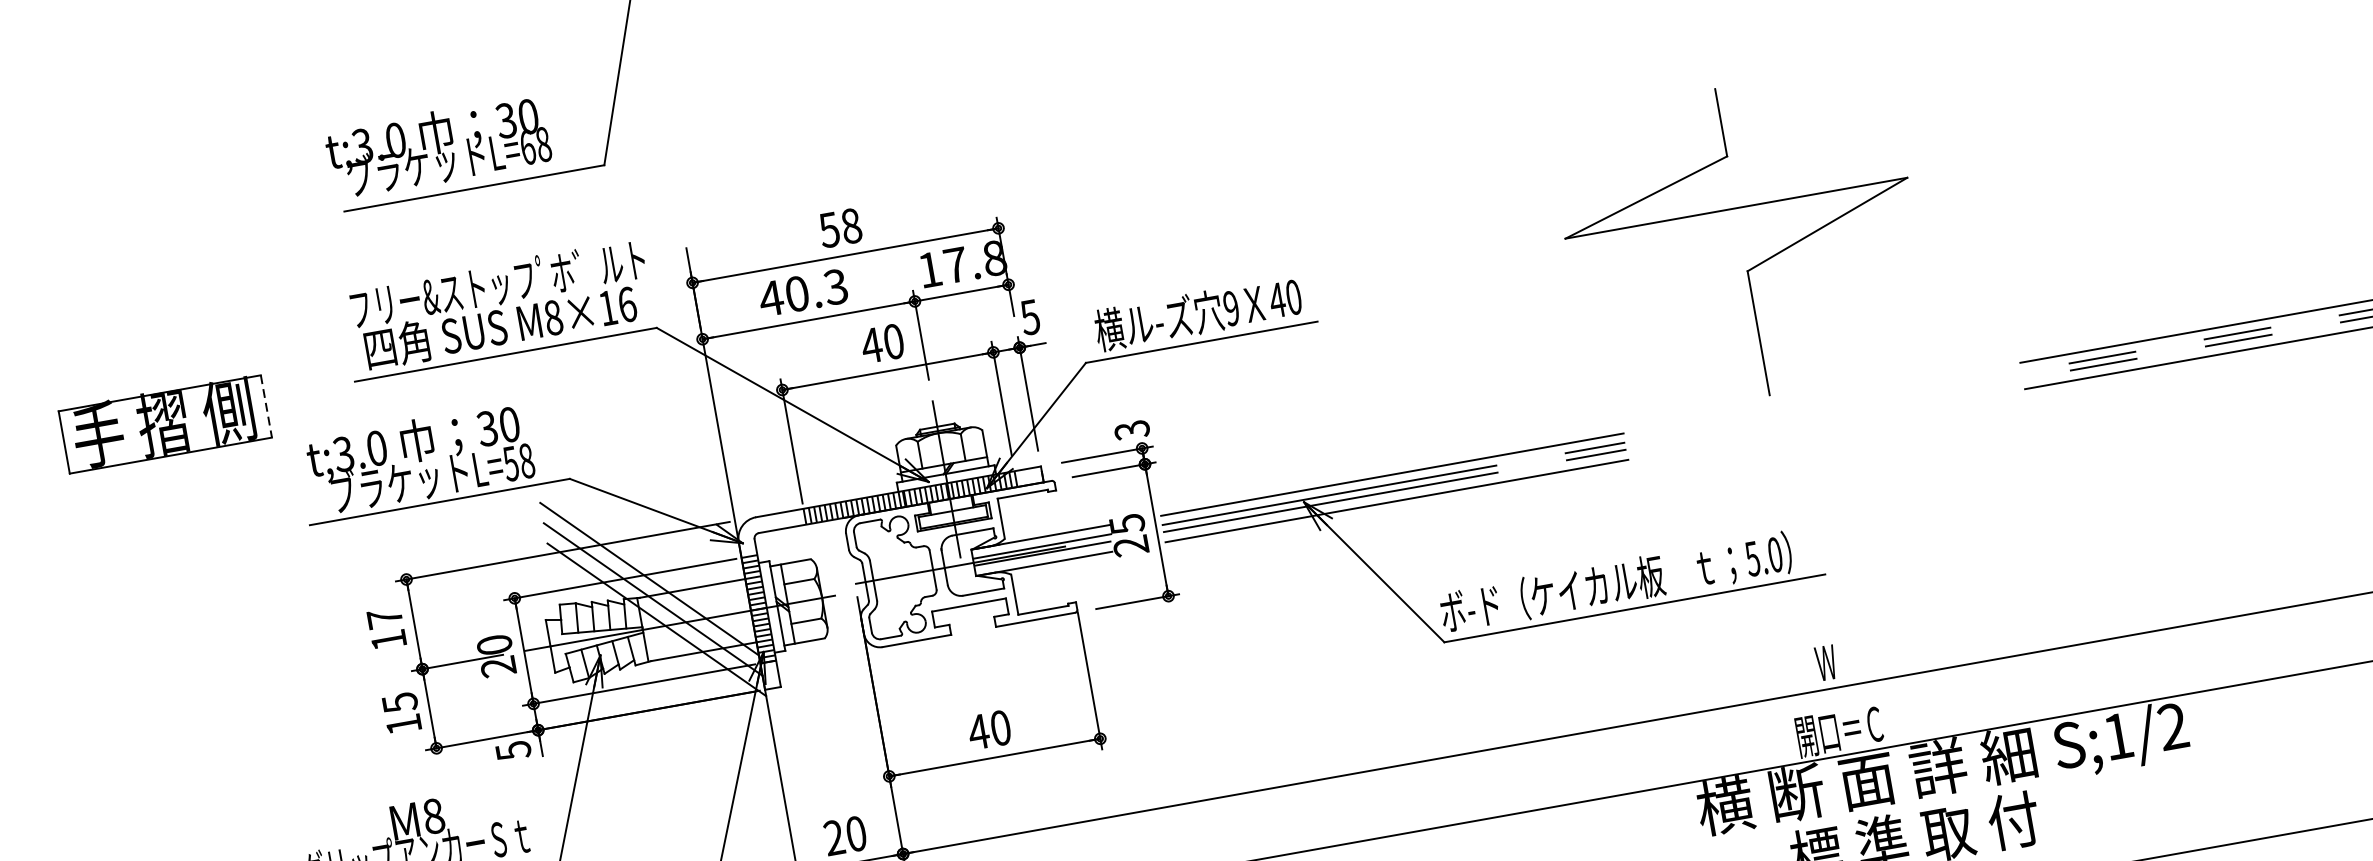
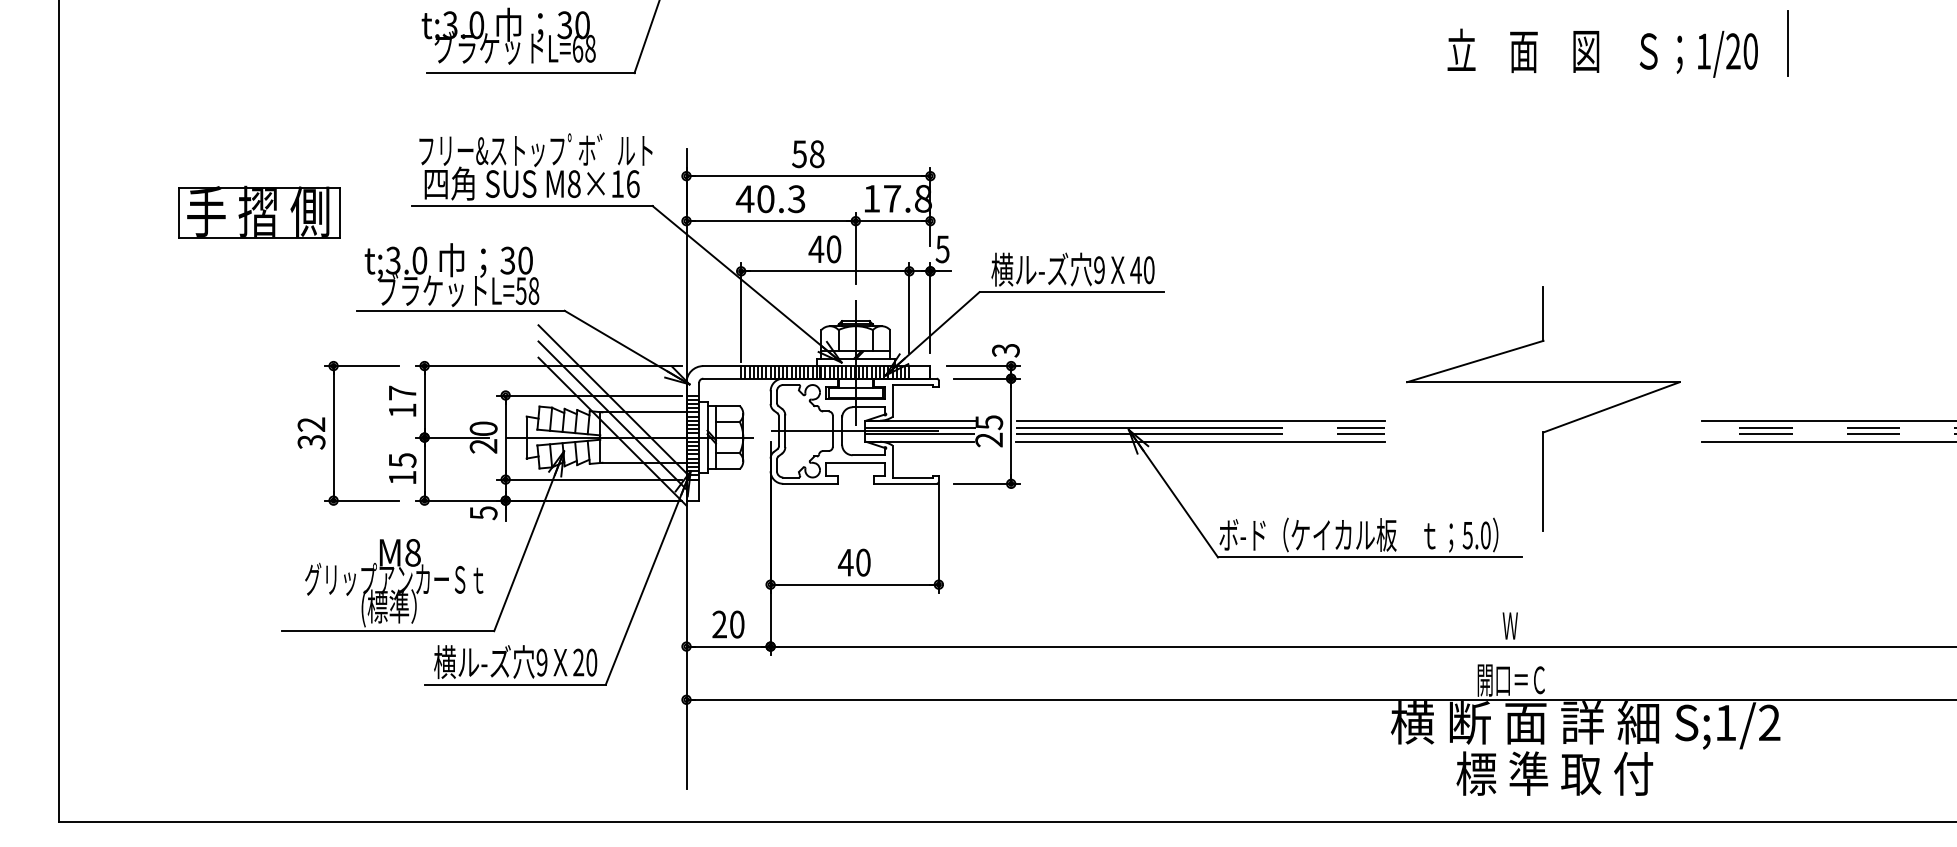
part: (1755, 264) -> (1550, 428), moved
line: (266, 406) -> (340, 213), dashed -> solid
part: (308, 684) -> (334, 433), added

